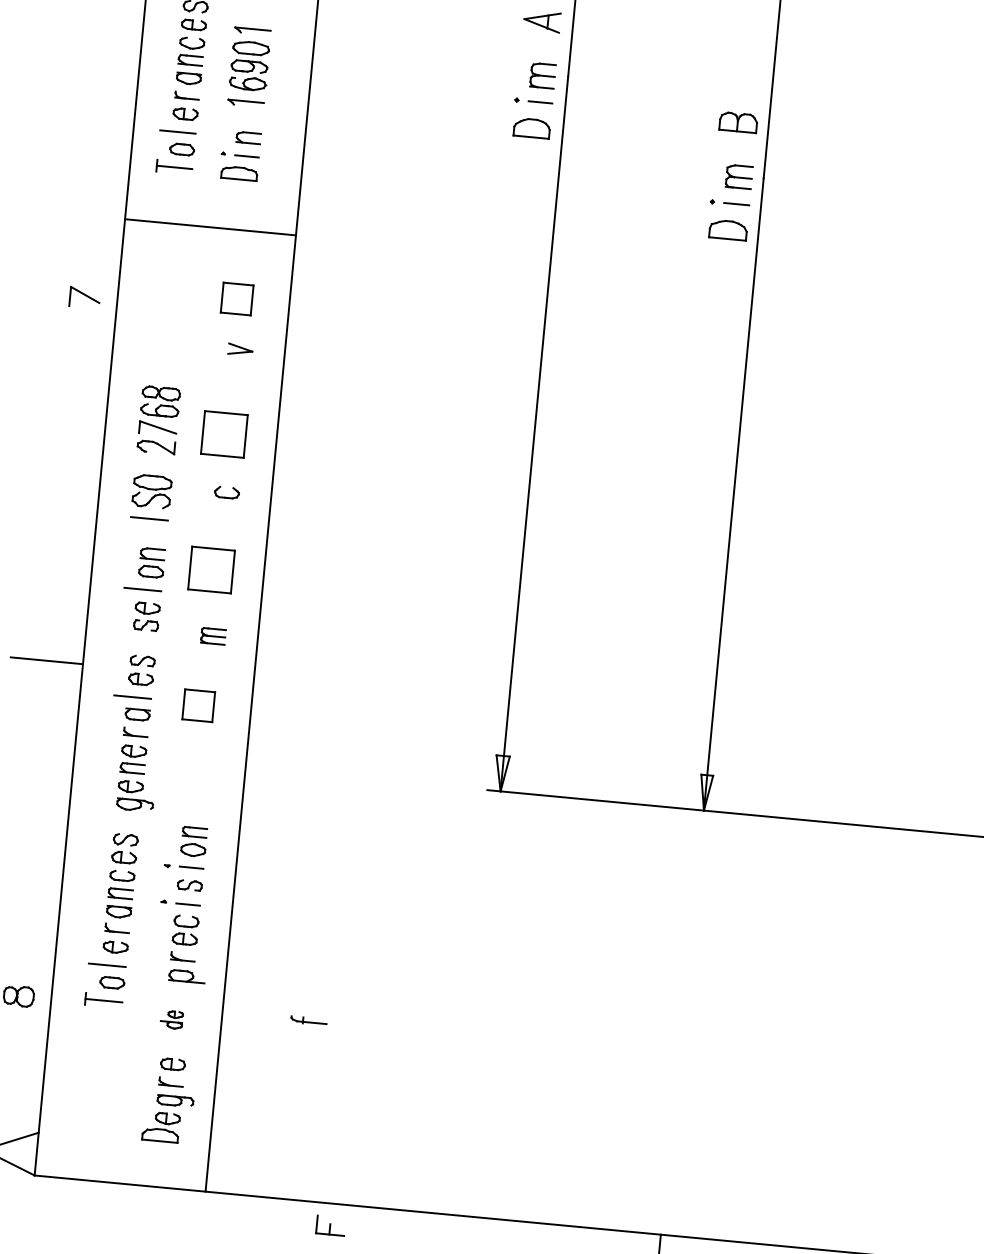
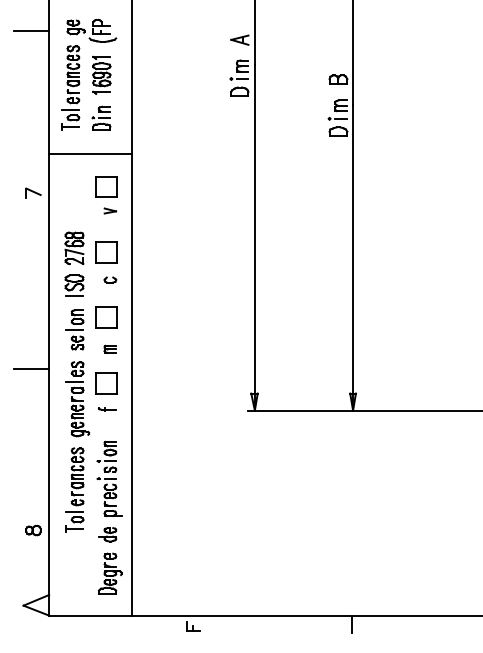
part: (237, 298) -> (106, 186), size x1.43
part: (198, 706) -> (106, 383), size x1.43
part: (171, 1018) -> (107, 534), size x1.67
part: (308, 1021) -> (107, 409), moved

